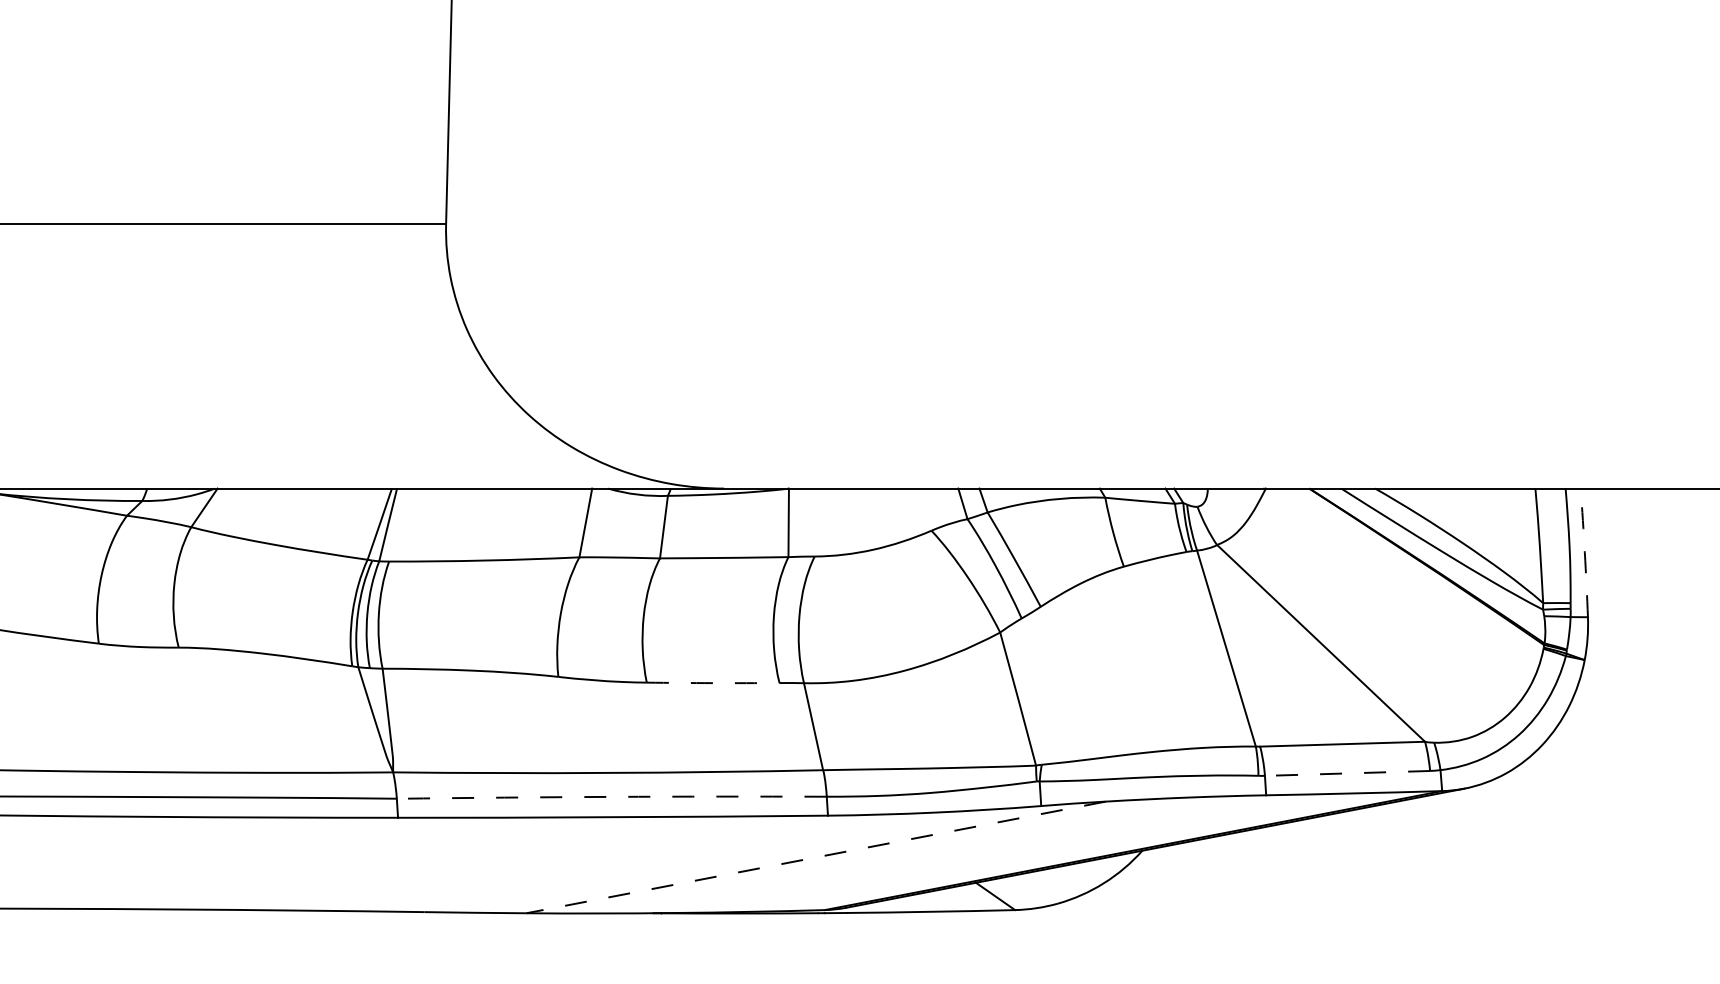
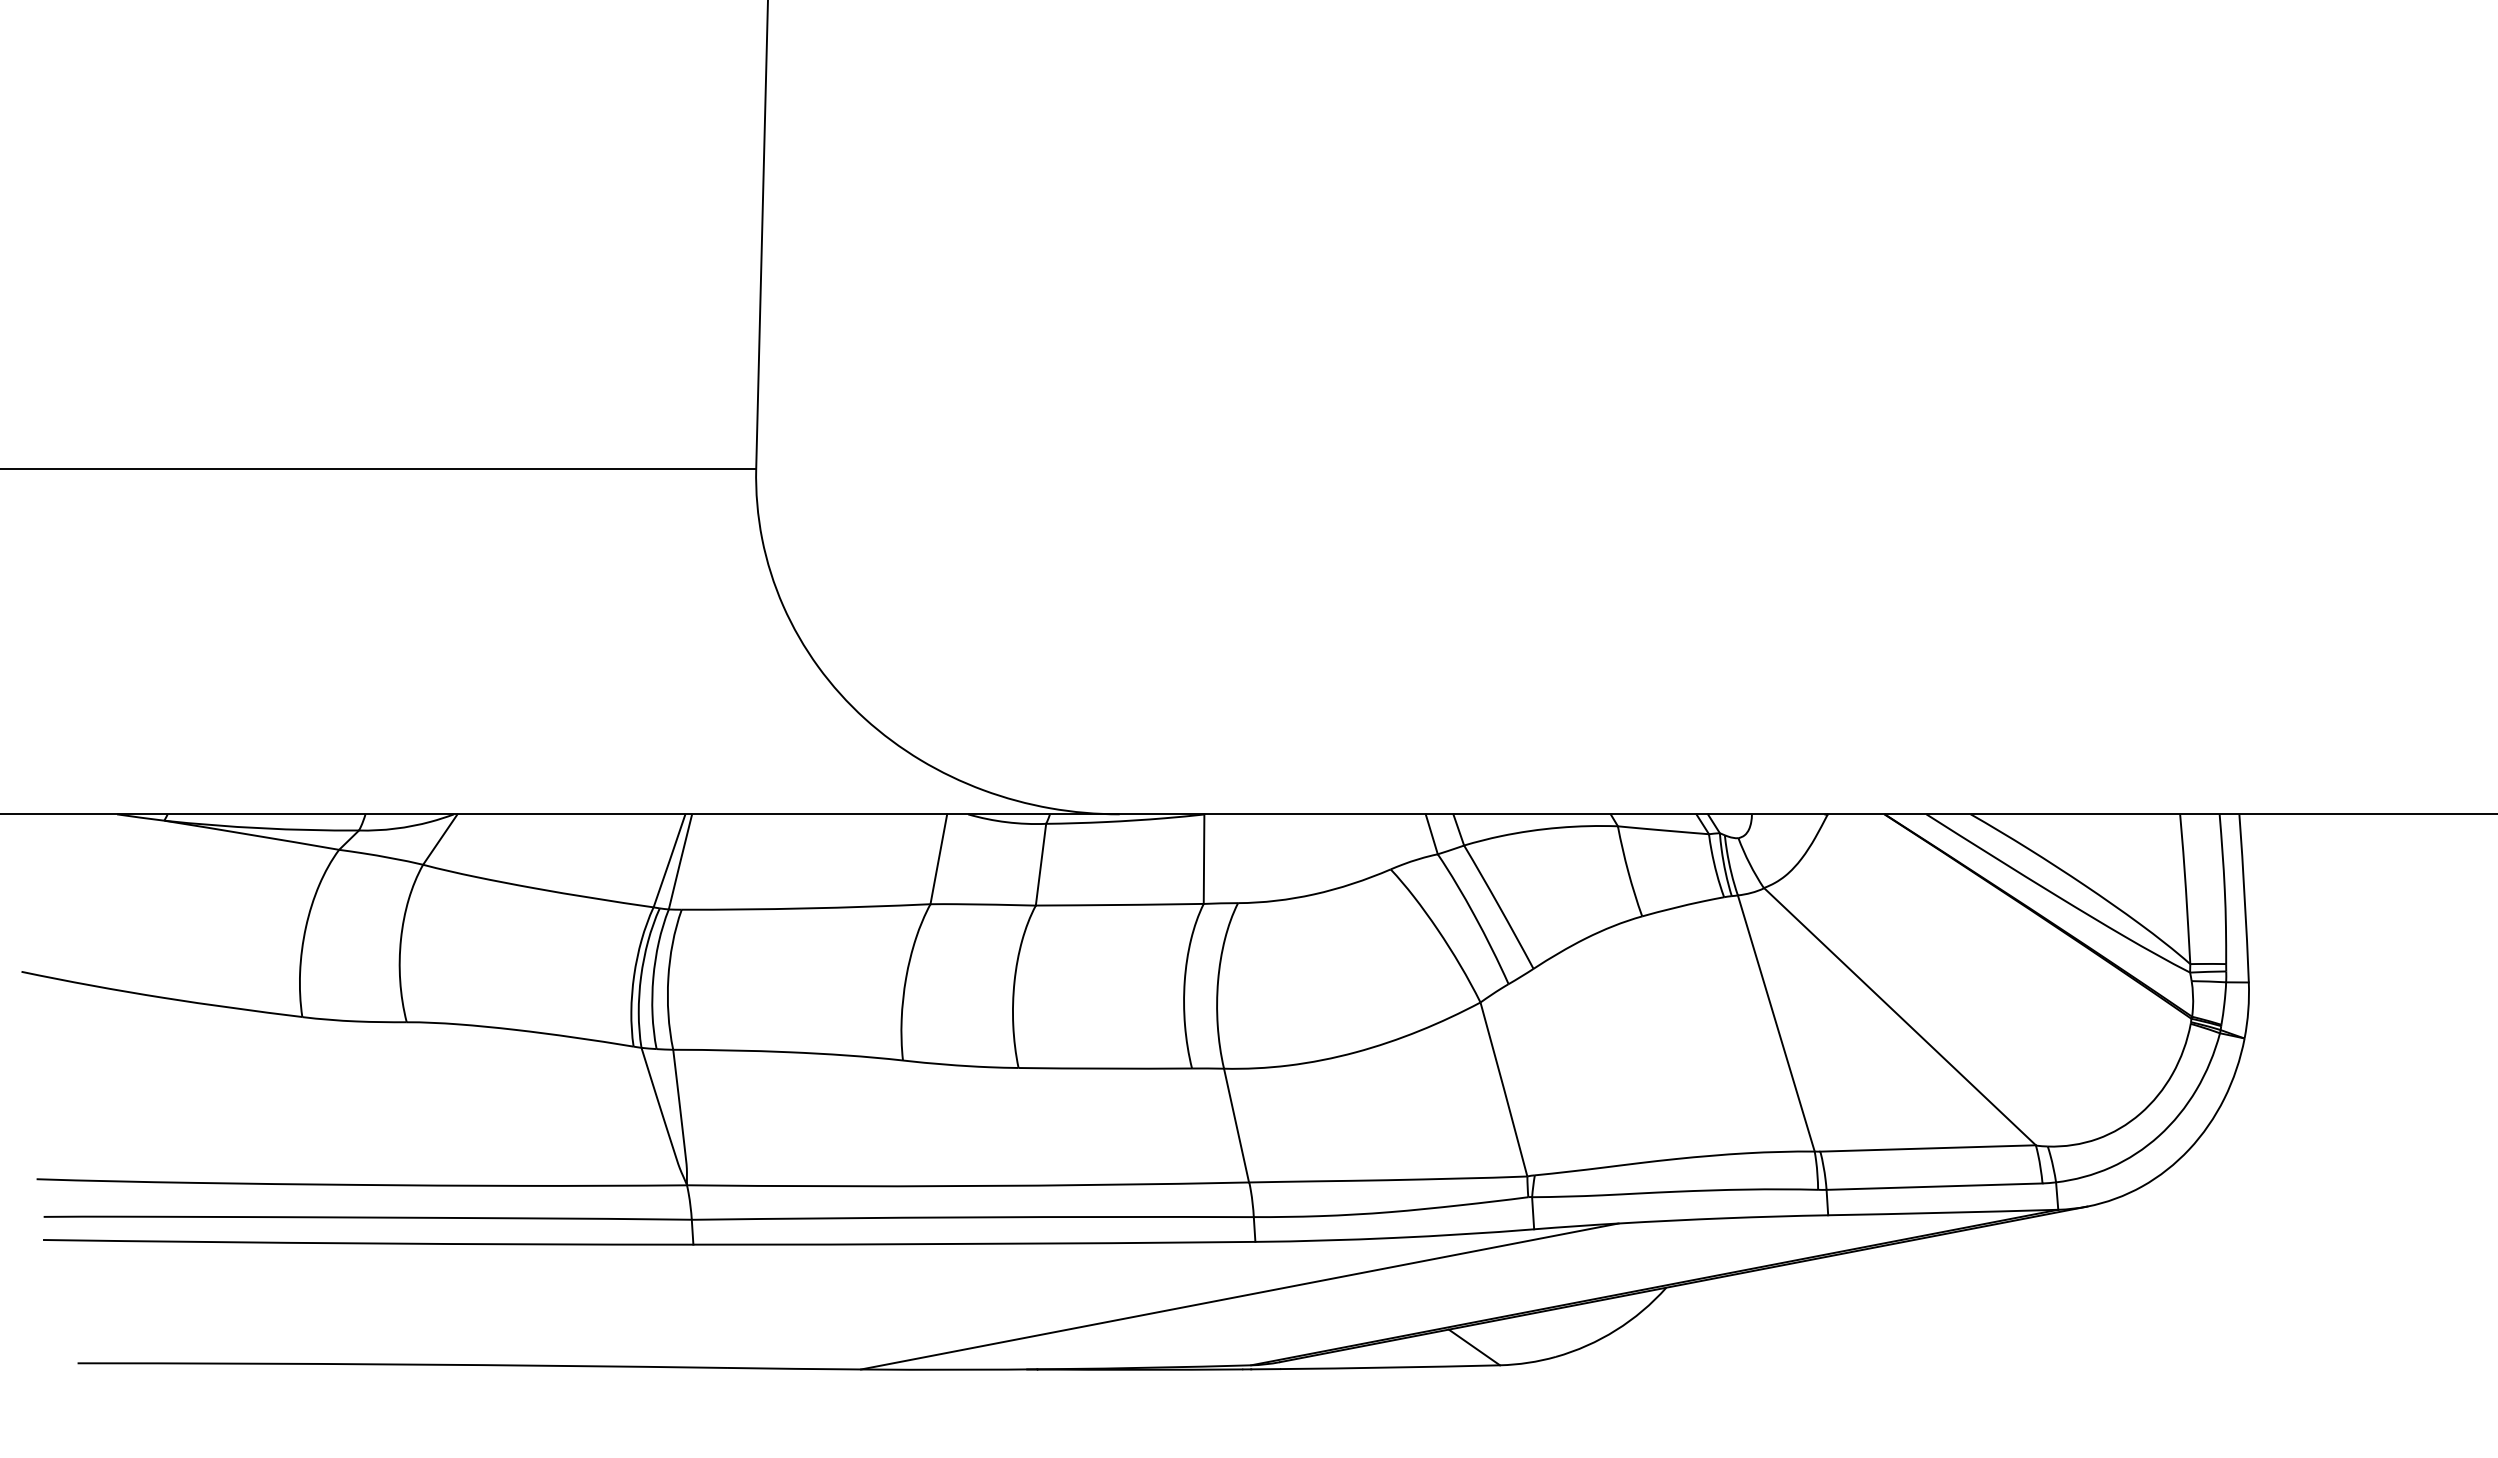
arc: (1584, 552) -> (2244, 898), dashed -> solid
arc: (713, 683) -> (1105, 1068), dashed -> solid
line: (1347, 773) -> (1934, 1186), dashed -> solid
arc: (611, 797) -> (972, 1217), dashed -> solid
line: (815, 857) -> (1239, 1296), dashed -> solid

